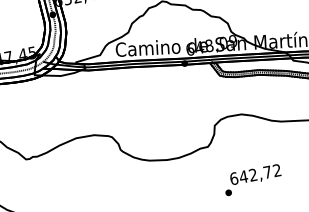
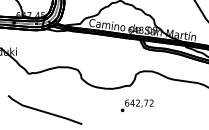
text: (251, 179) -> (136, 105), moved

